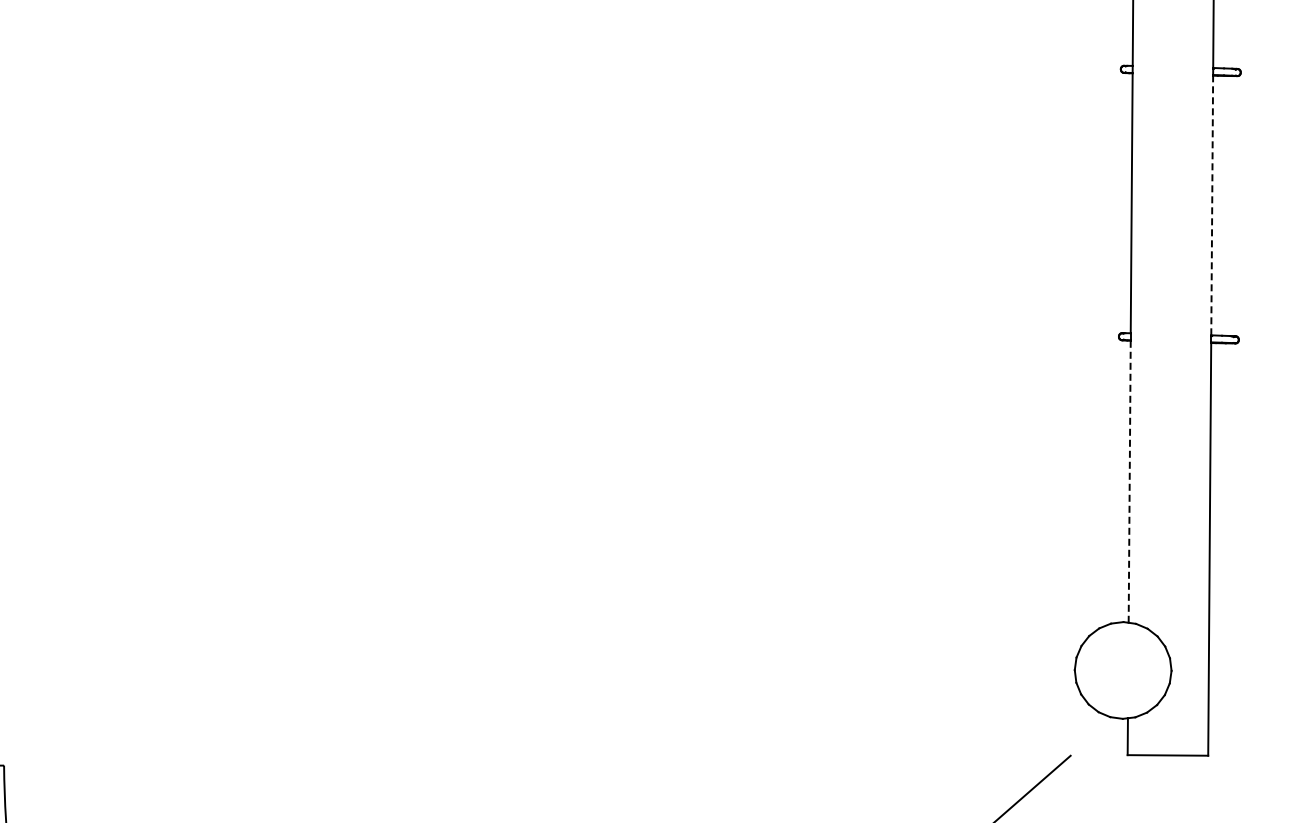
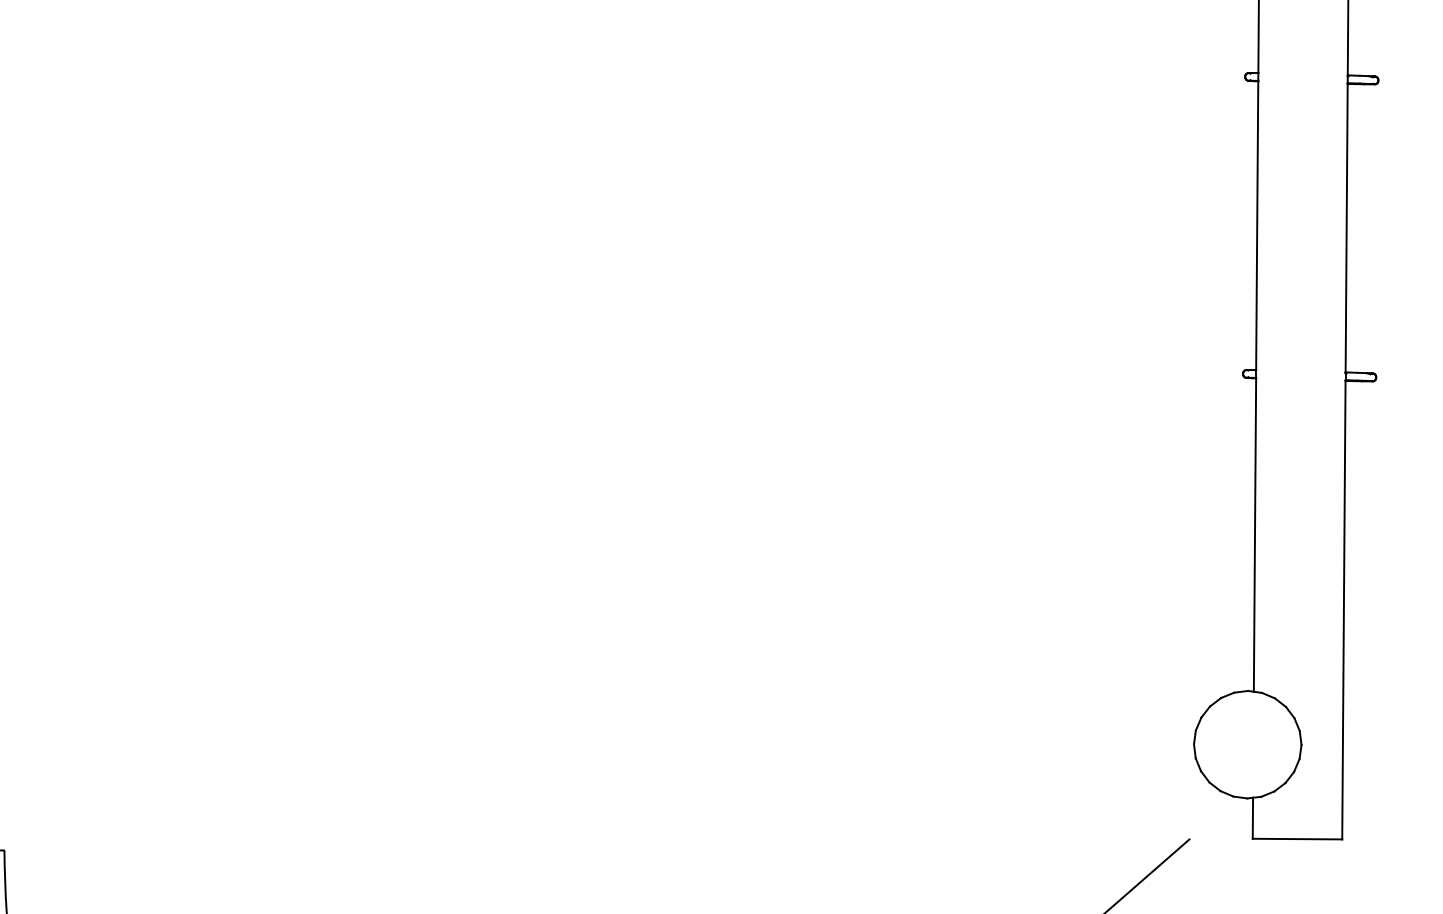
line: (1212, 205) -> (1346, 228), dashed -> solid
line: (1129, 481) -> (1254, 534), dashed -> solid

